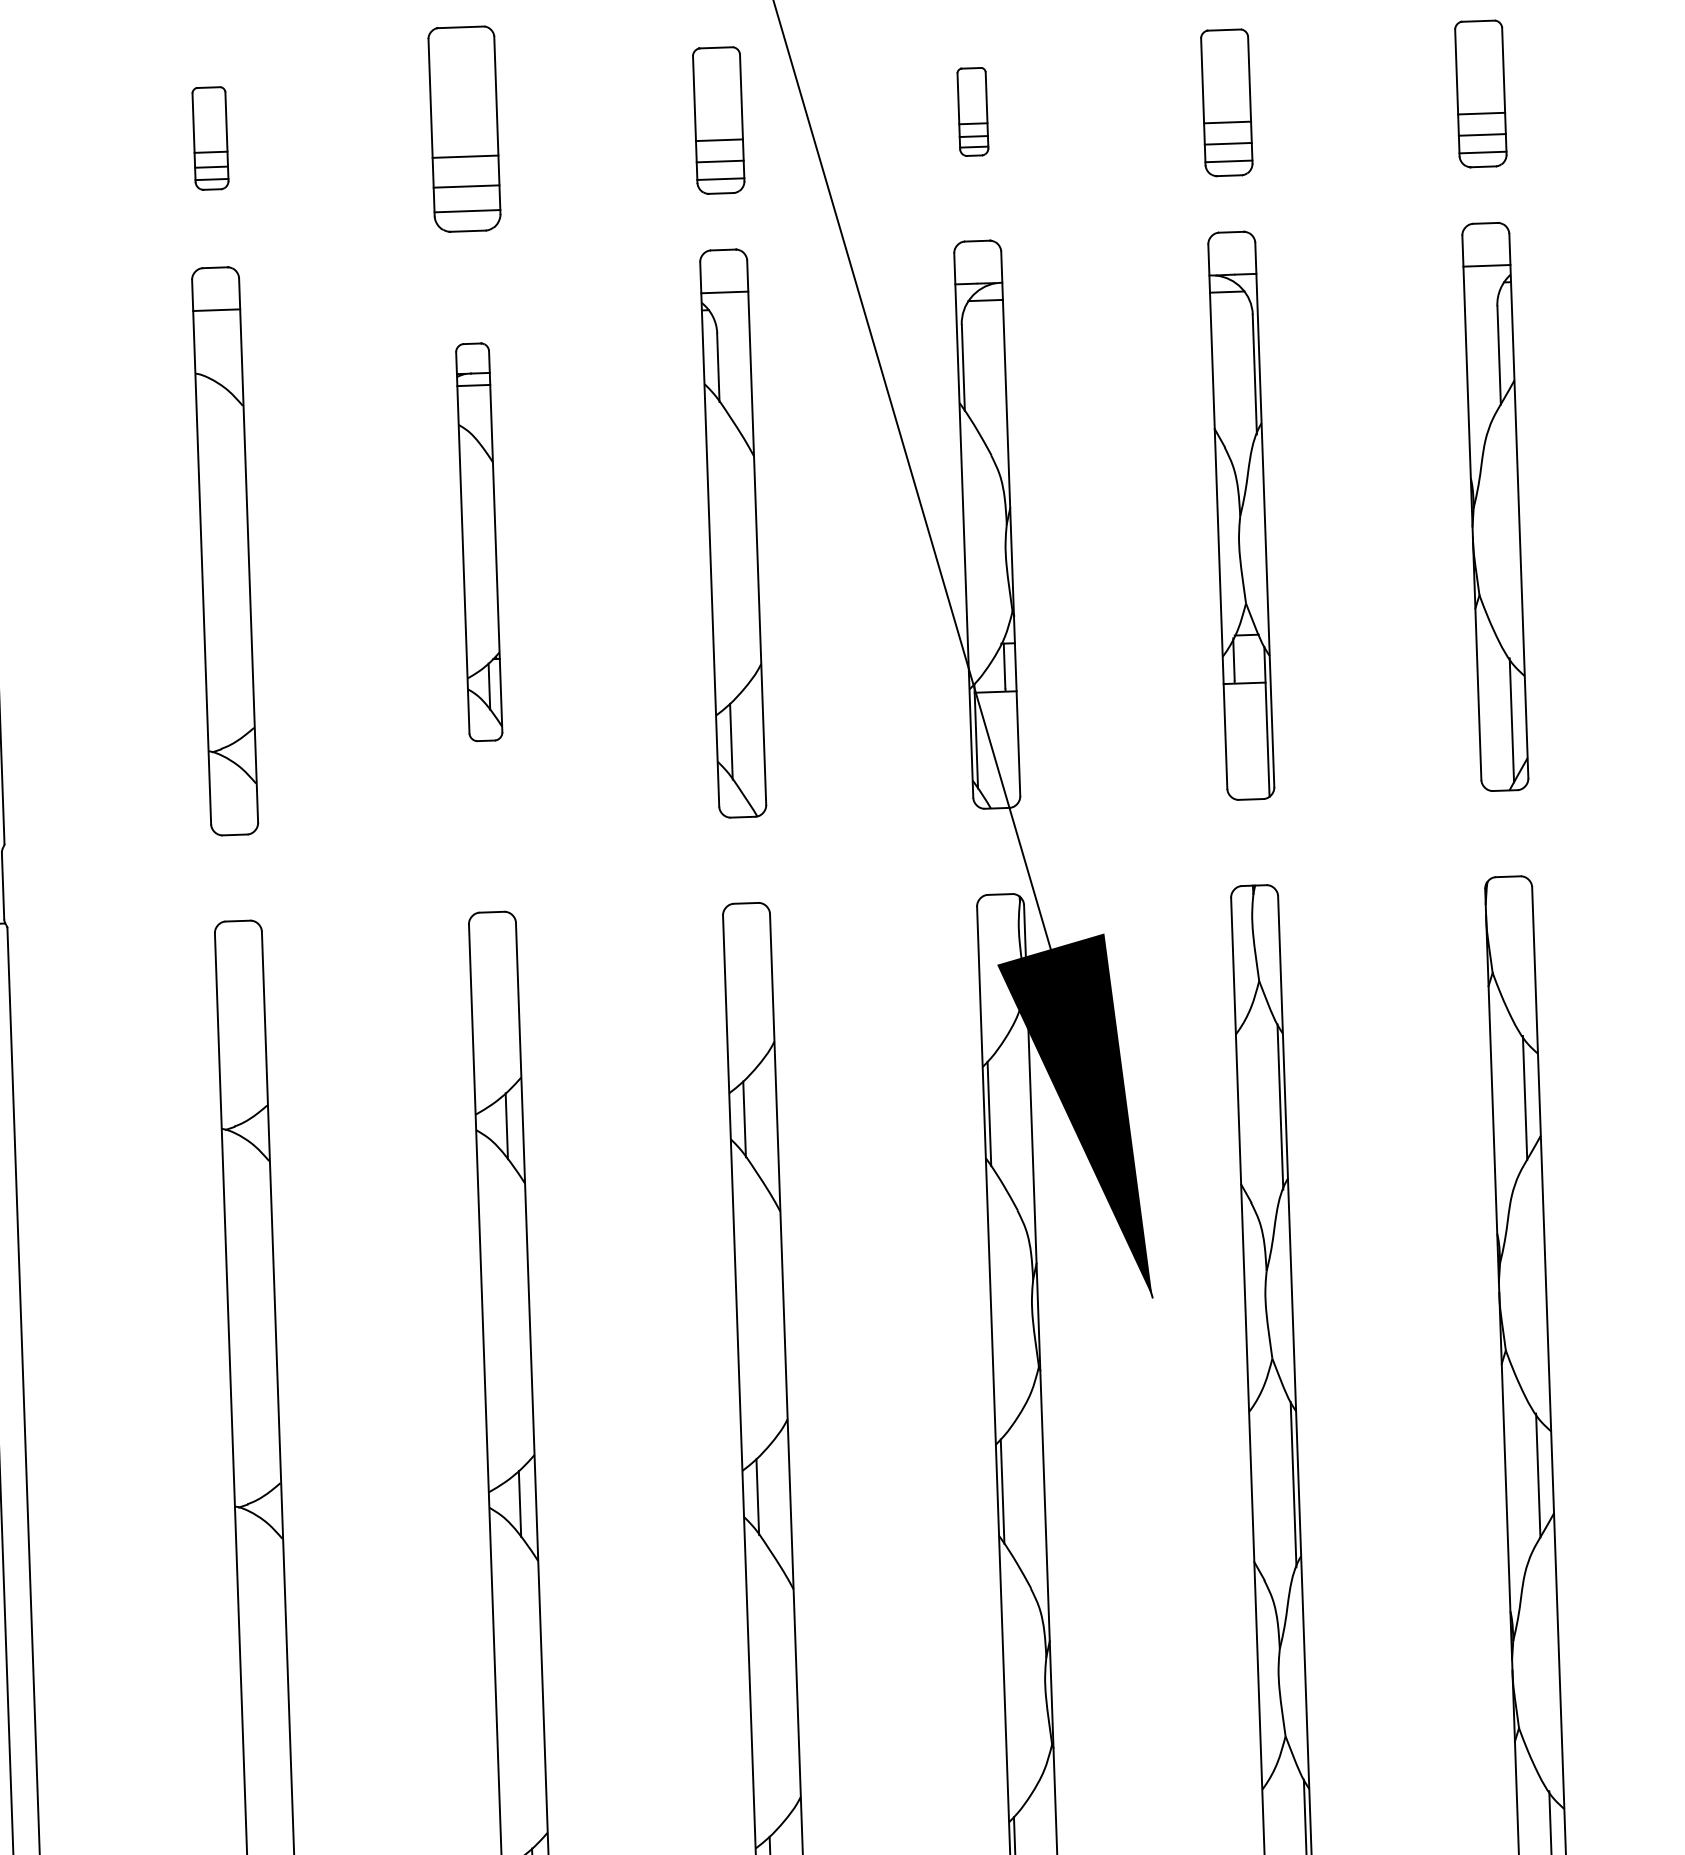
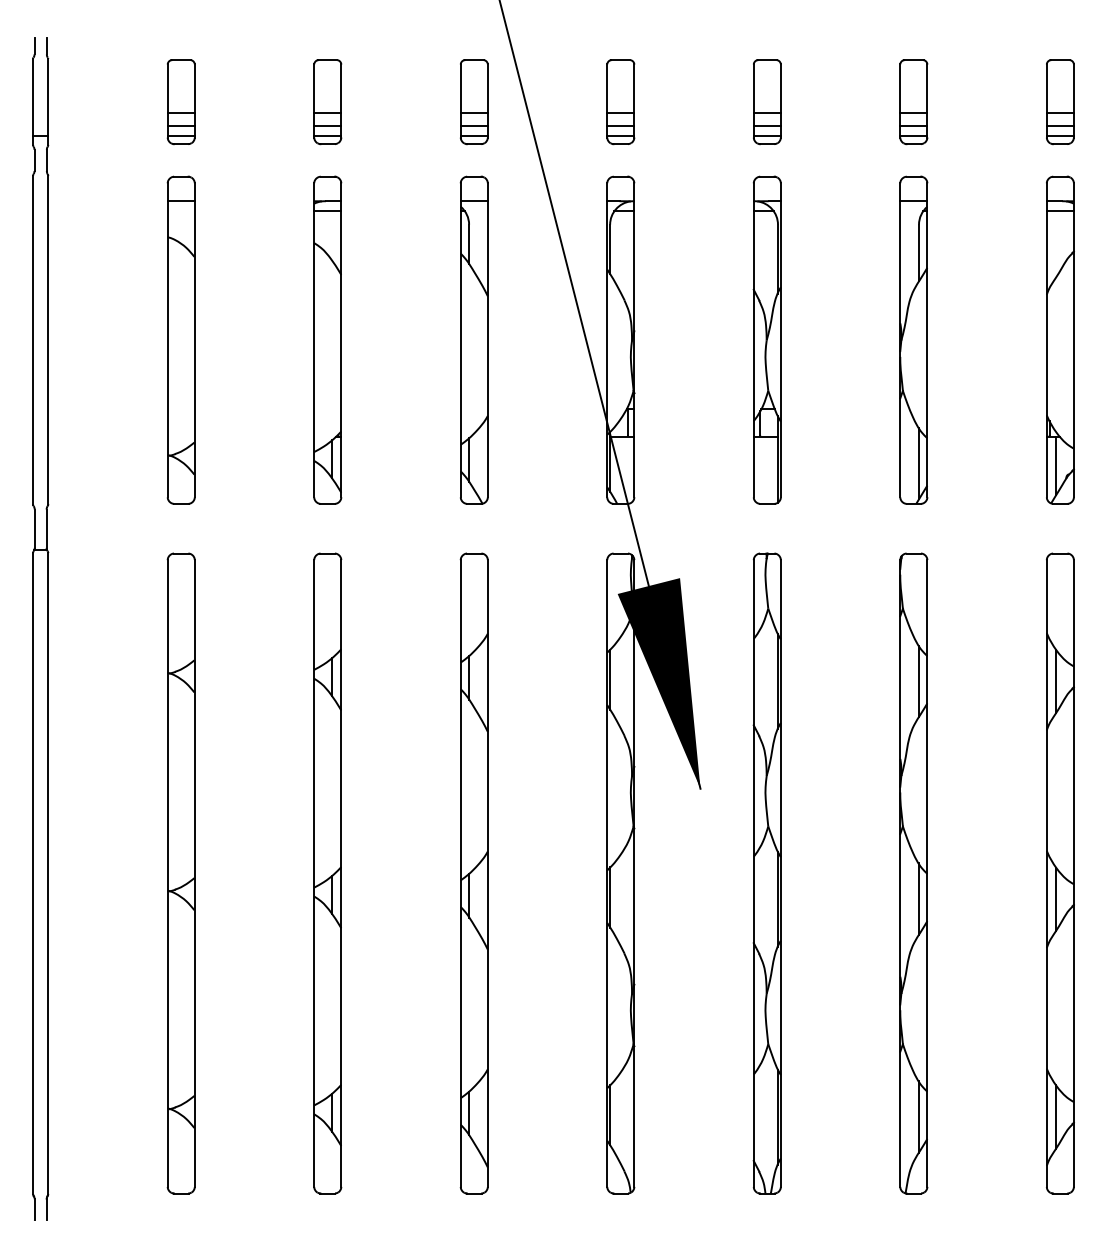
part: (972, 112) -> (620, 102), size x1.67
part: (464, 130) -> (327, 102), size x0.71
part: (209, 139) -> (180, 102), size x1.43
part: (478, 541) -> (327, 339), size x1.43

